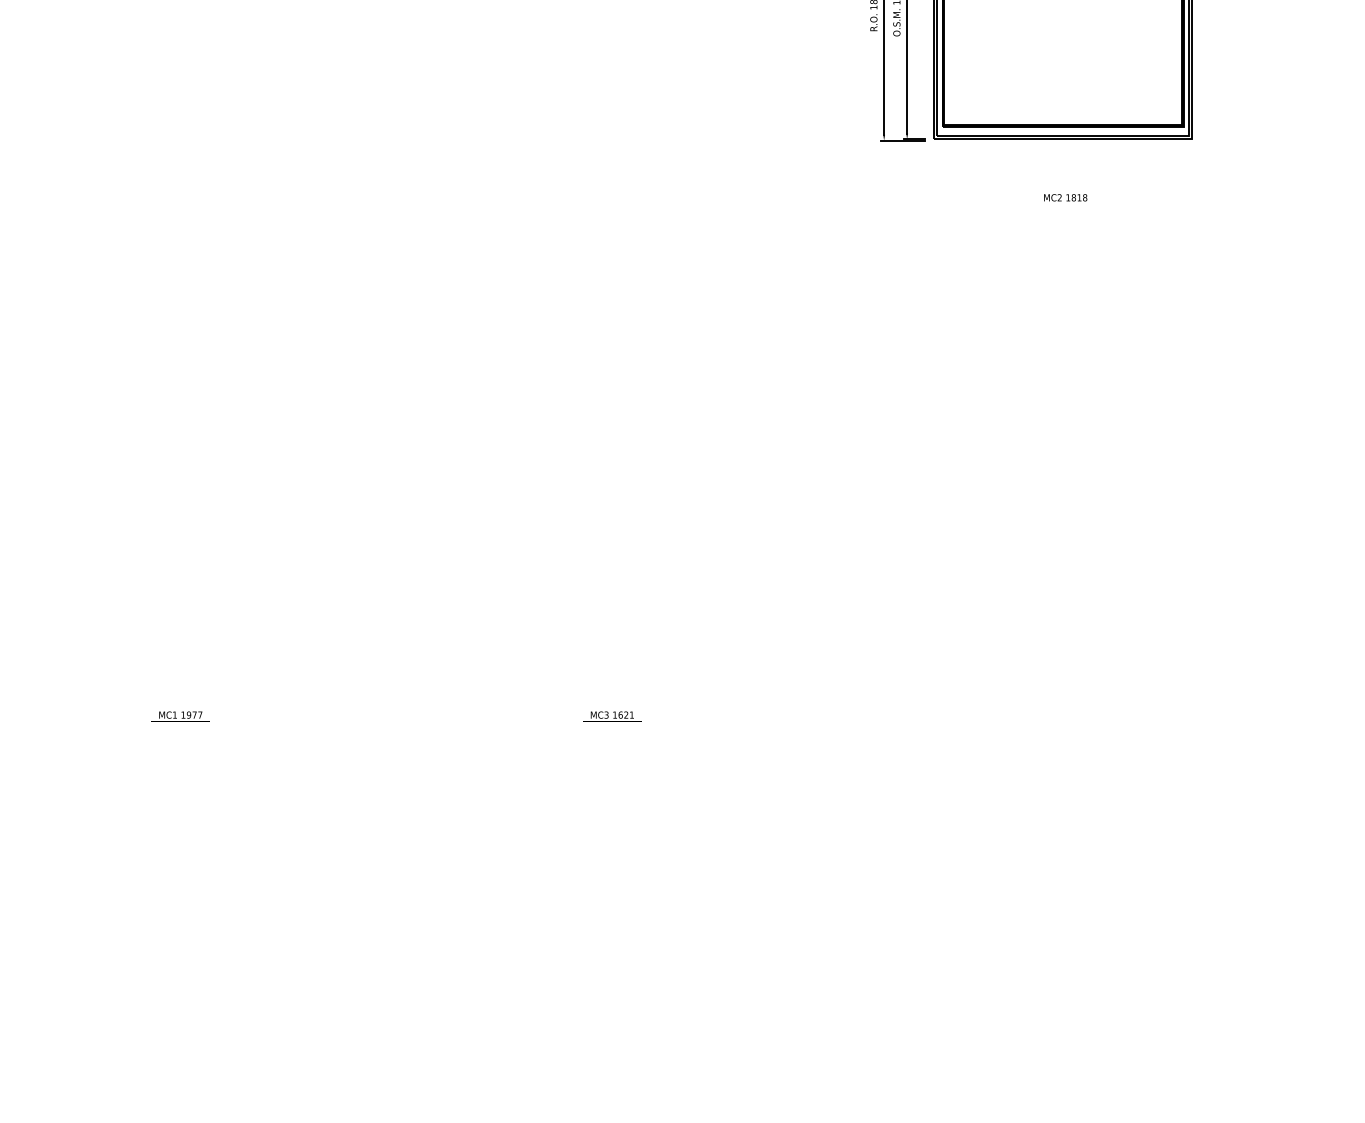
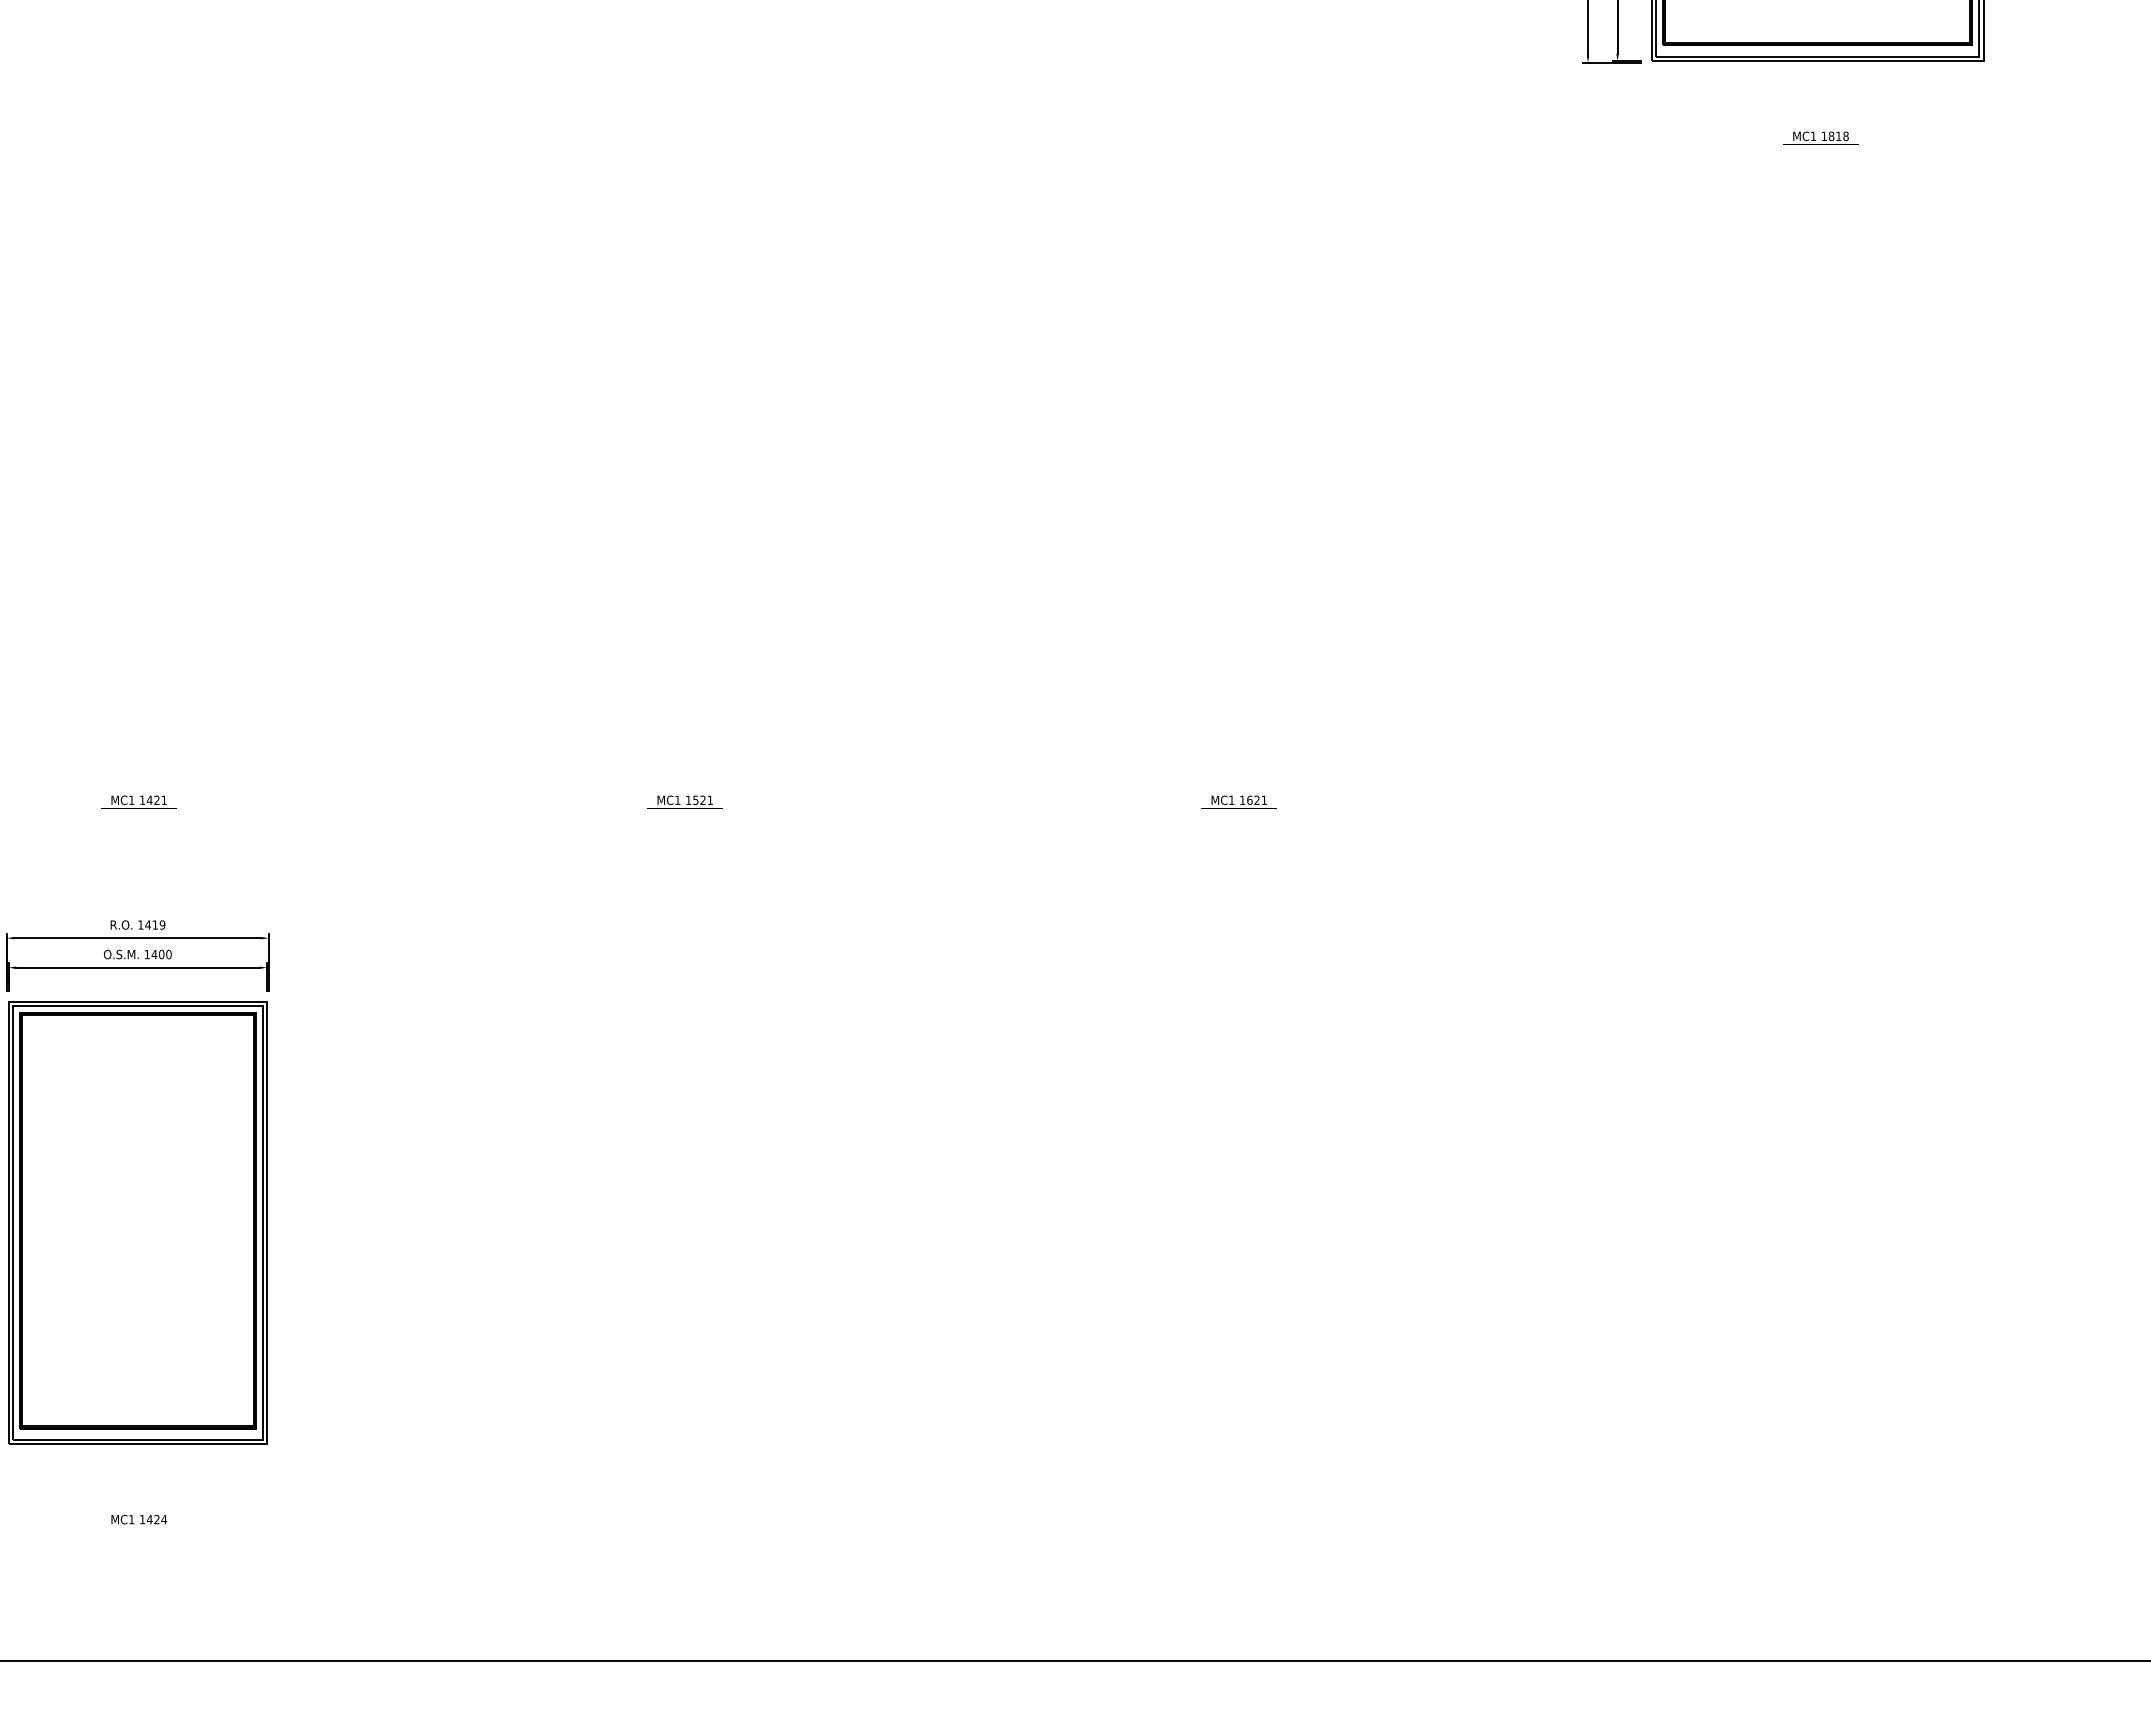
text: (1059, 197) -> (1812, 135), MC2 -> MC1
text: (194, 714) -> (702, 799), 1977 -> 1521
text: (606, 714) -> (1231, 799), MC3 -> MC1

